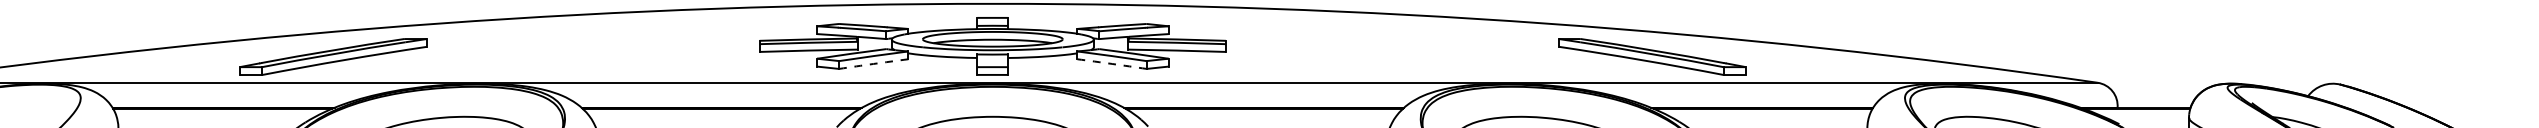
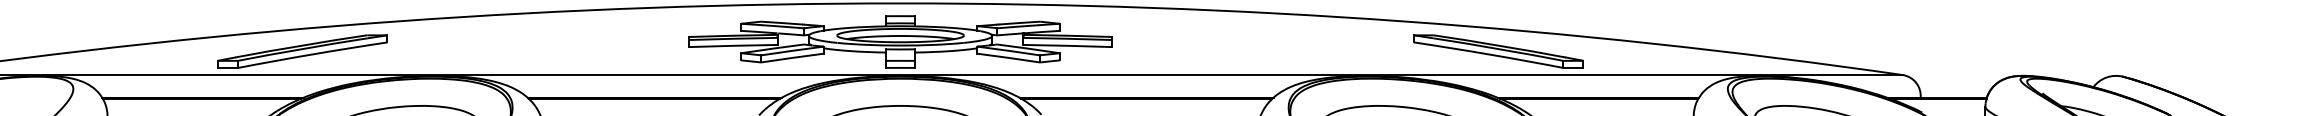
arc: (873, 63) -> (792, 57), dashed -> solid
arc: (1111, 63) -> (1008, 57), dashed -> solid

